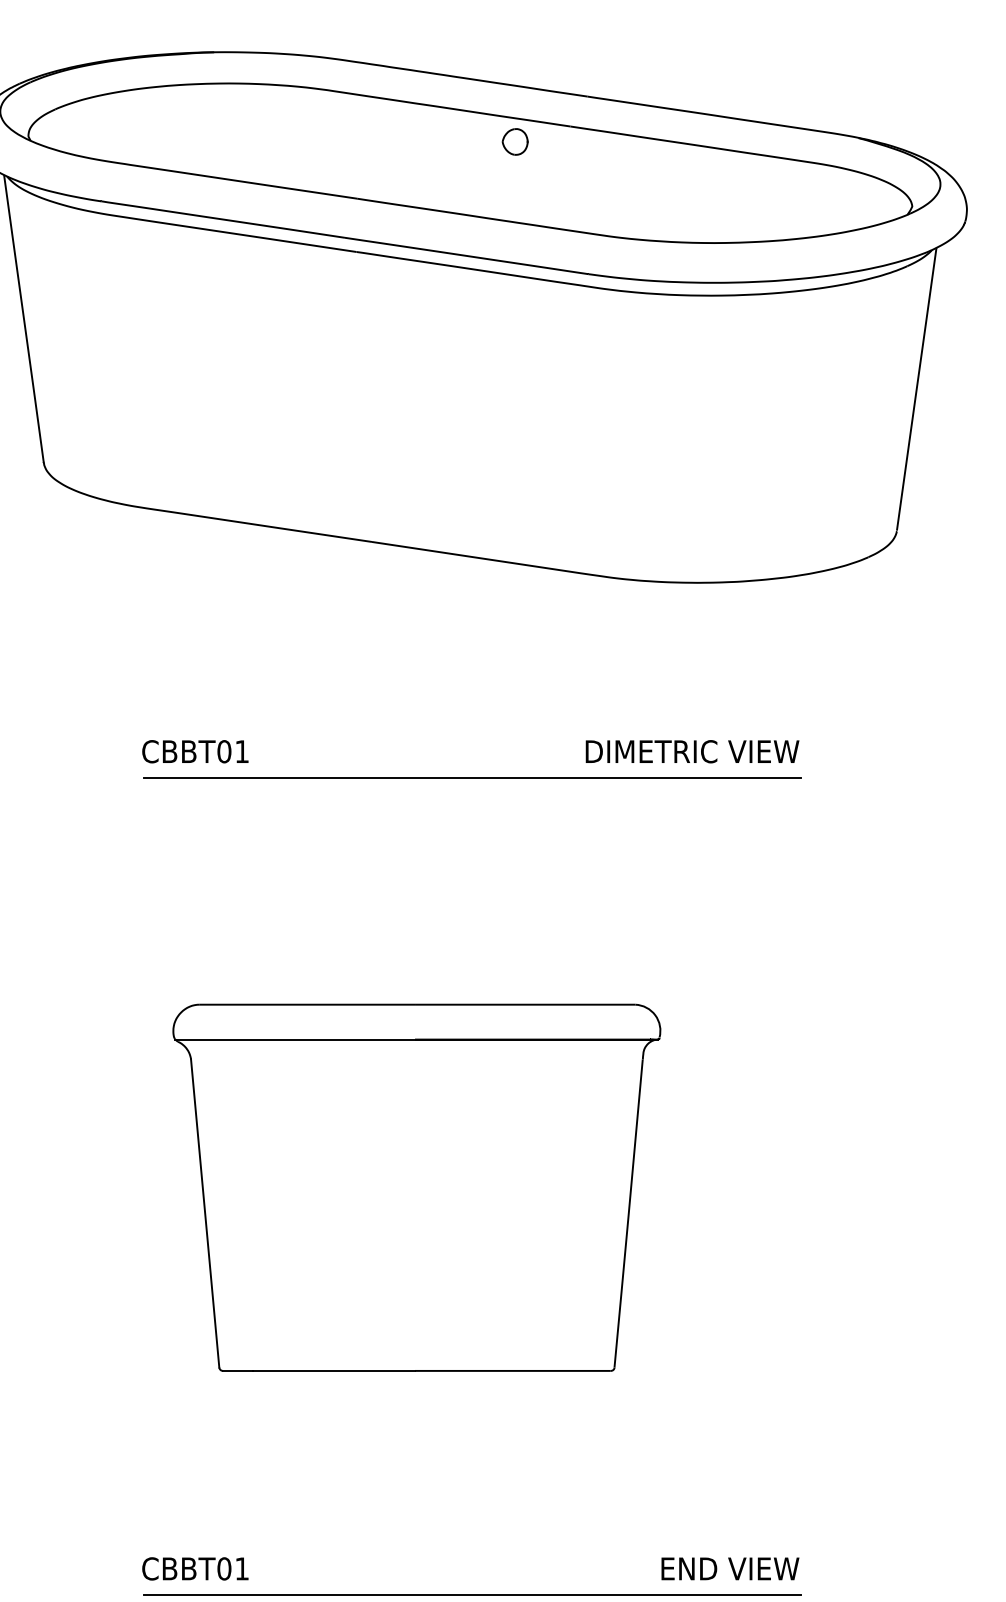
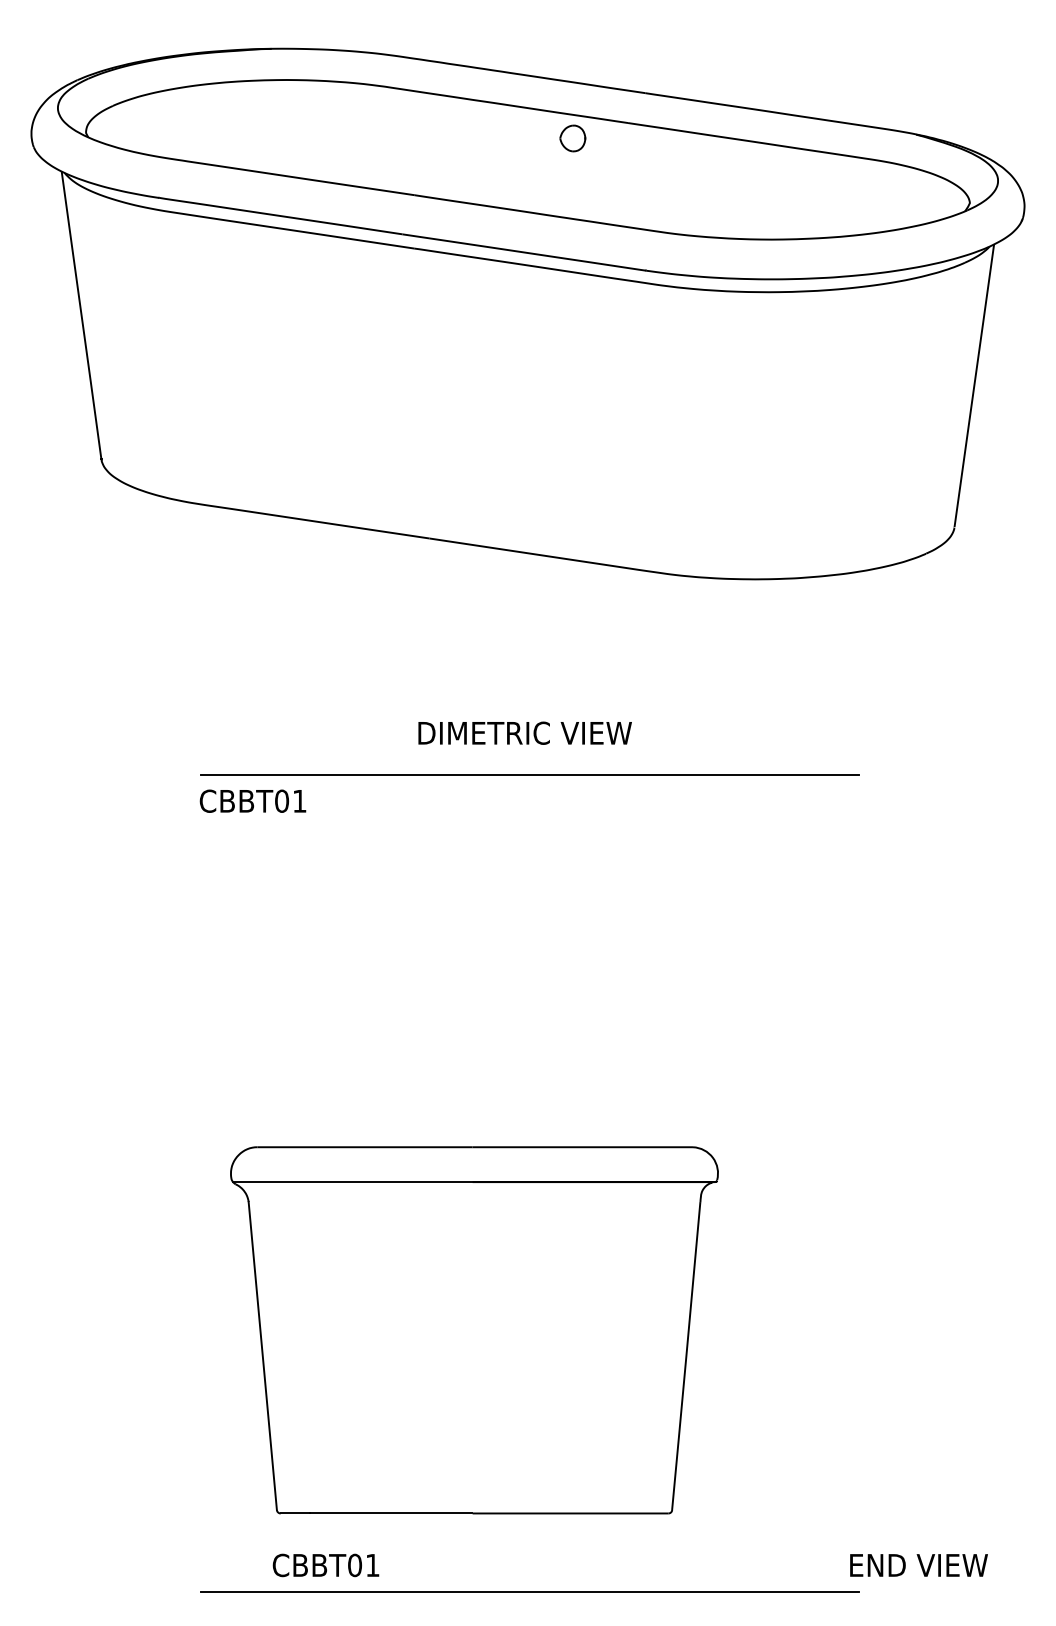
text: (194, 750) -> (252, 800), moved
text: (691, 750) -> (524, 732), moved
part: (416, 1187) -> (474, 1330), moved
text: (194, 1568) -> (325, 1565), moved
text: (729, 1568) -> (918, 1565), moved

